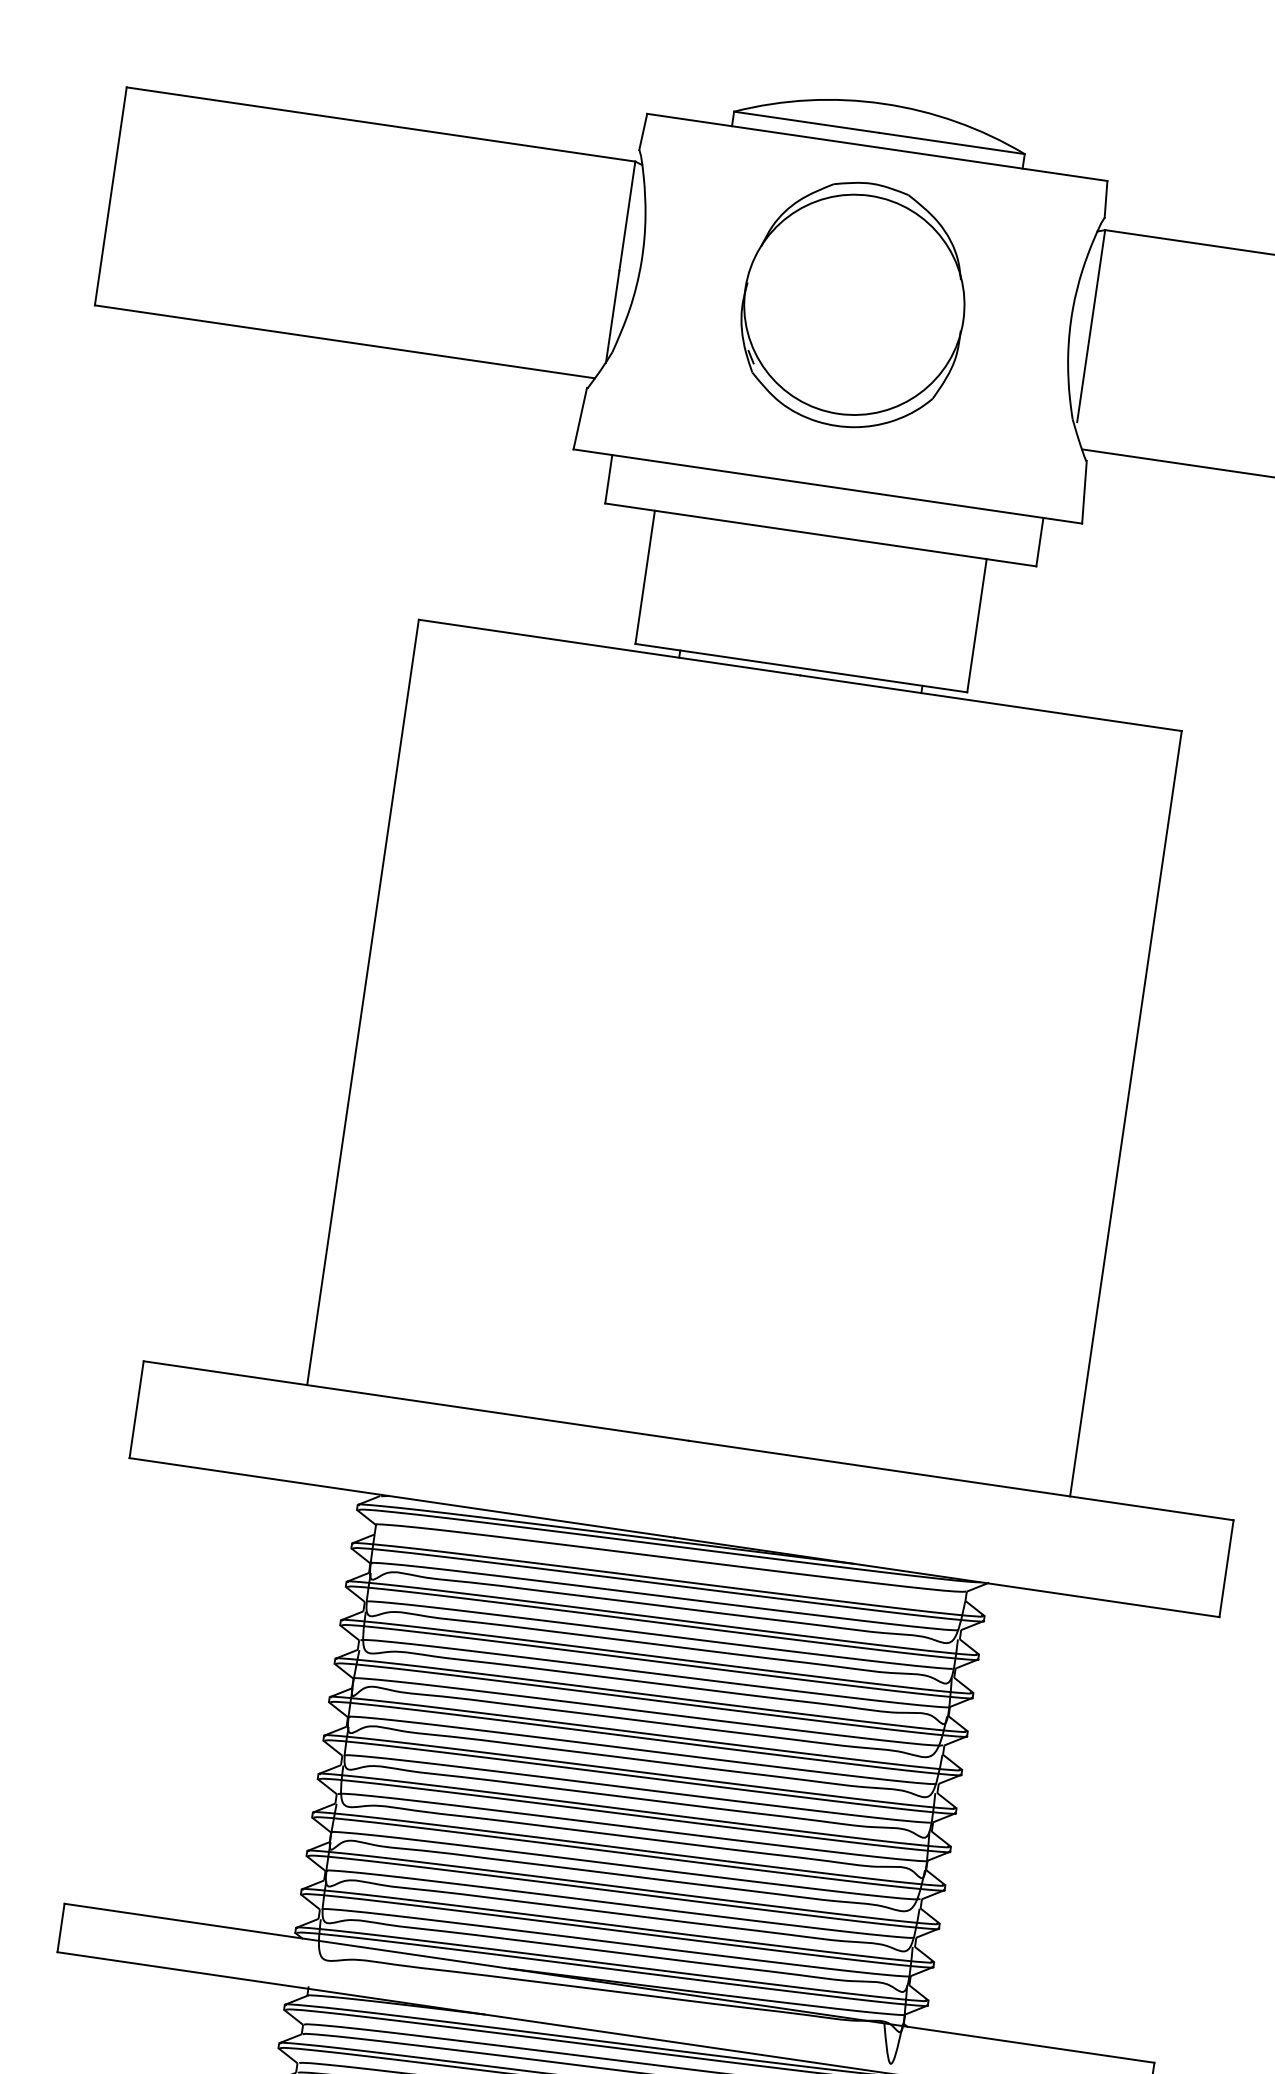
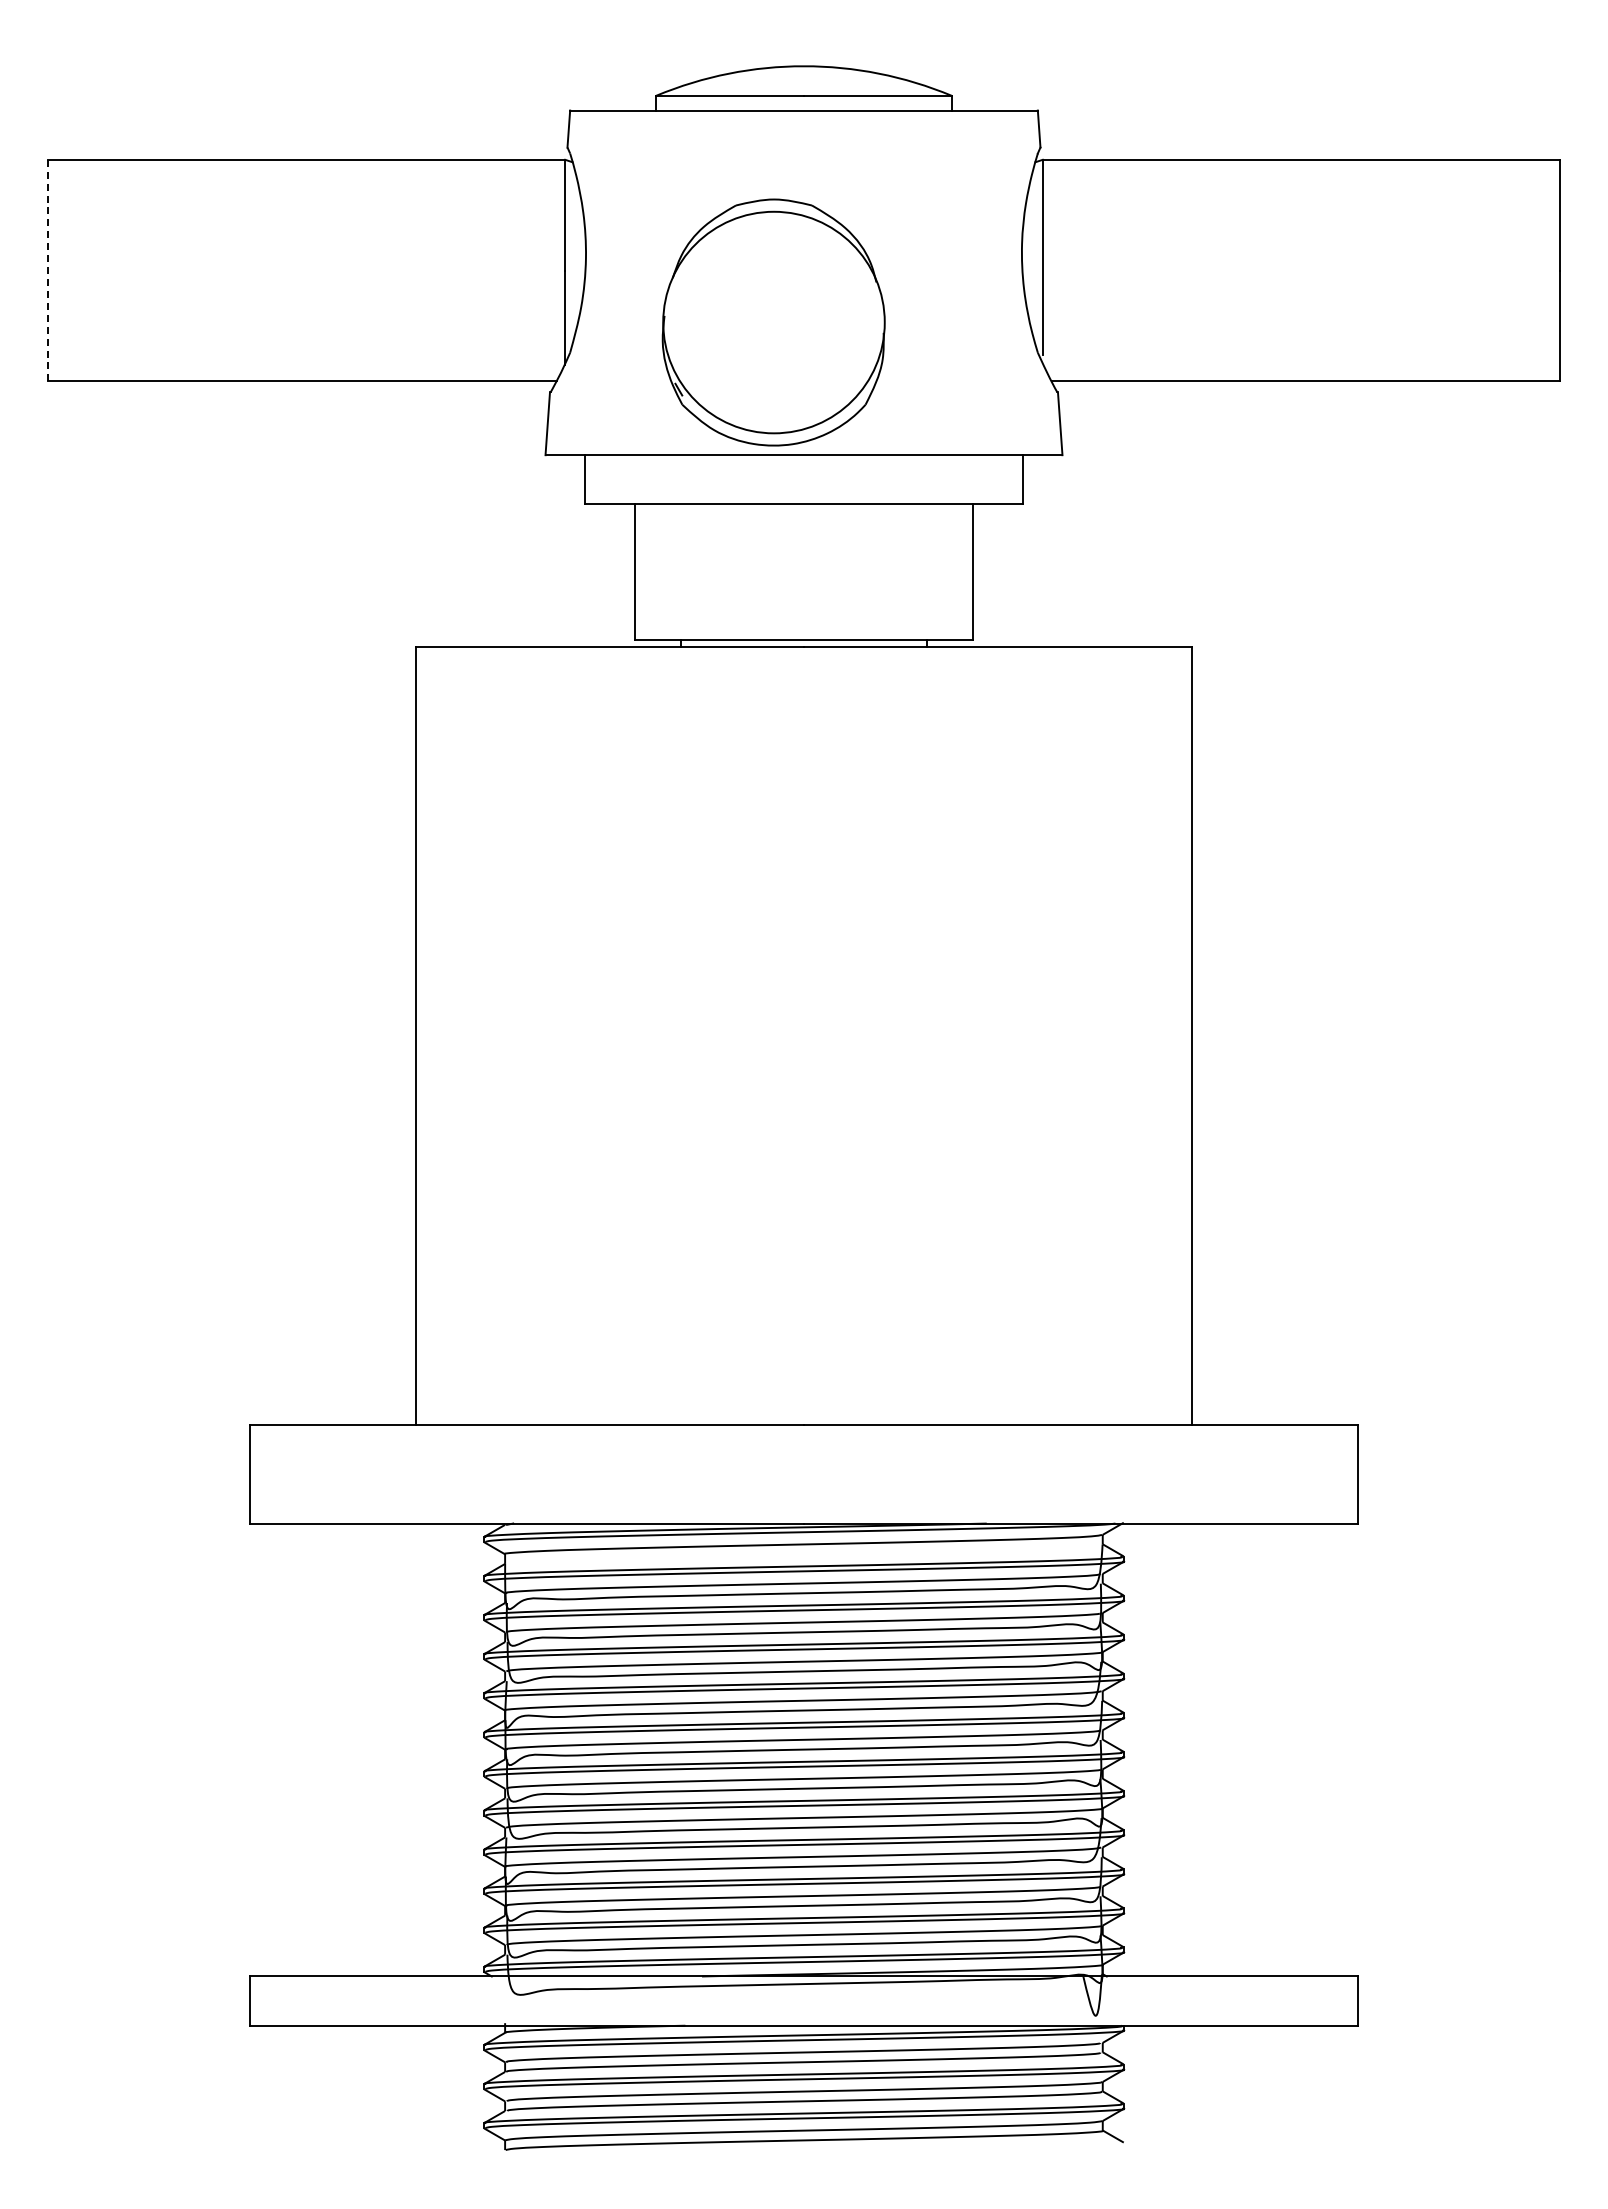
line: (111, 196) -> (48, 270), solid -> dashed
part: (853, 304) -> (773, 322), moved

